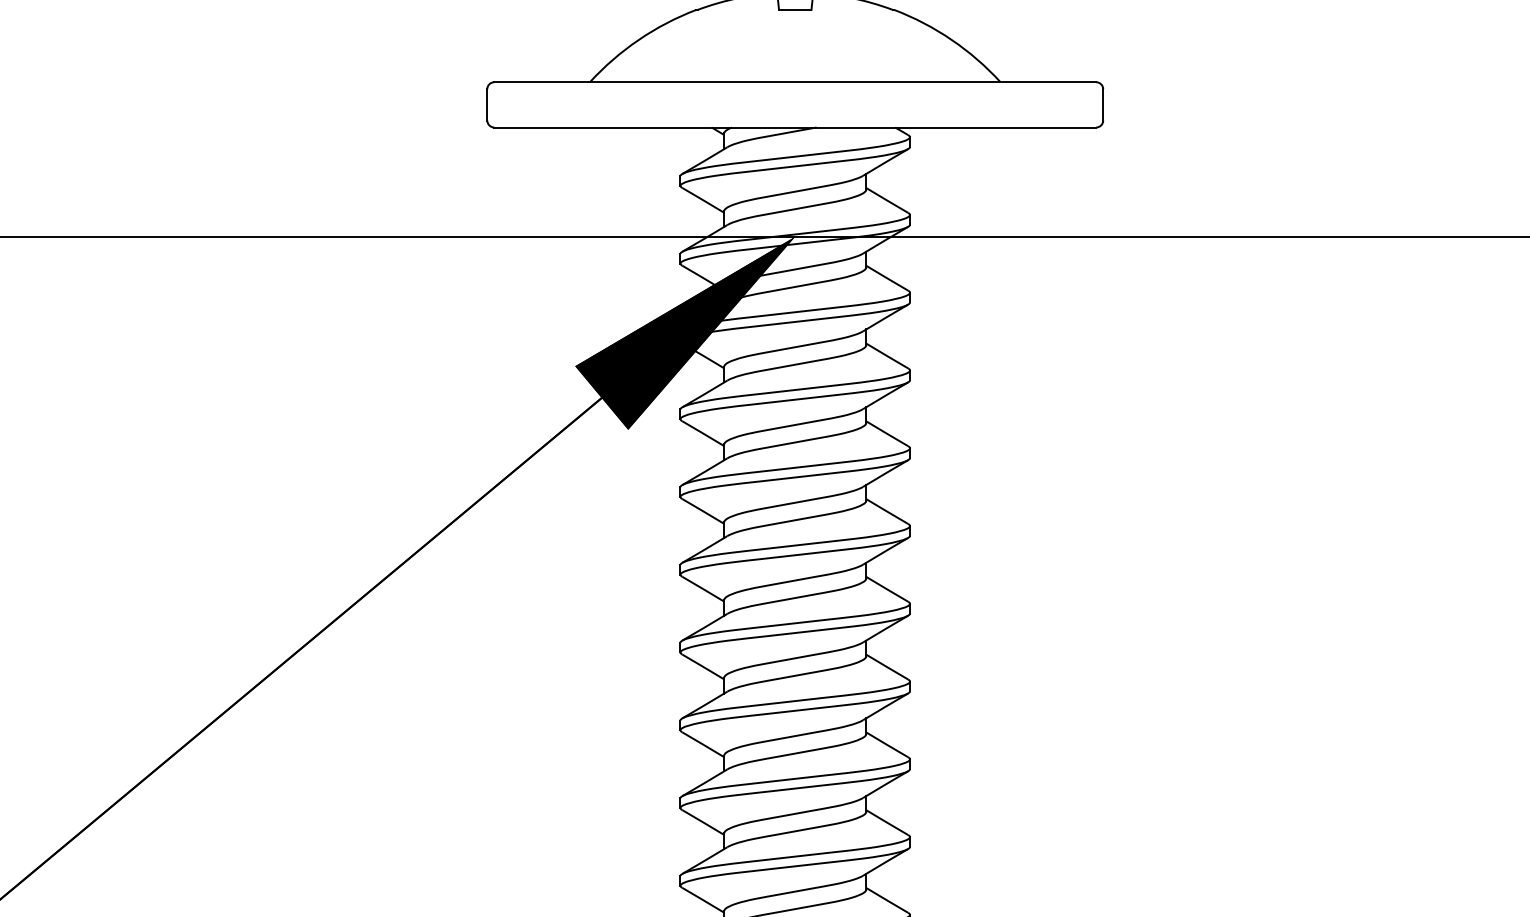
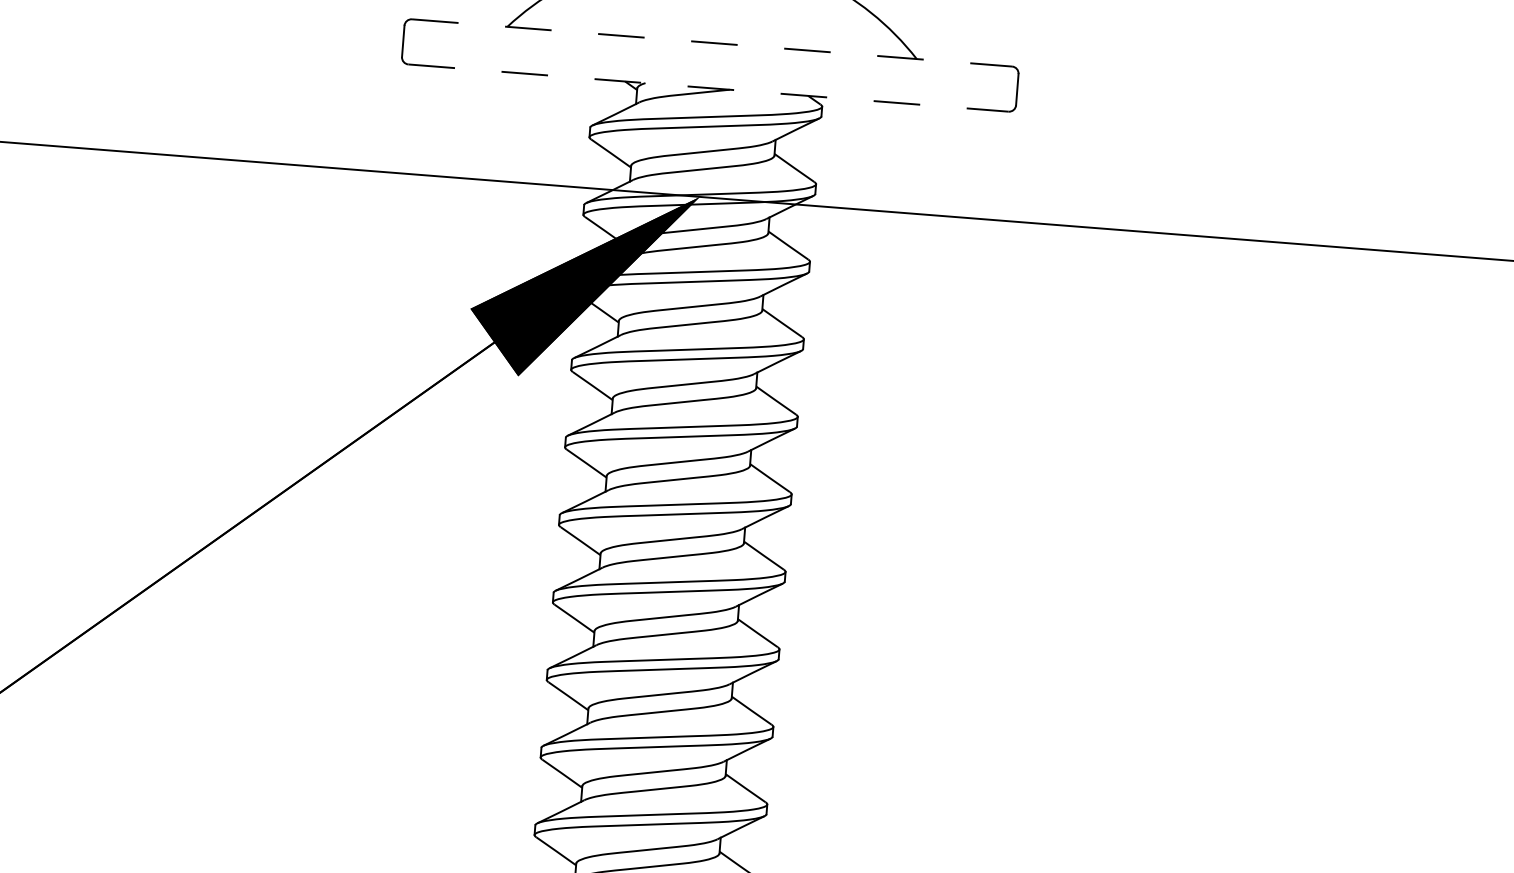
line: (795, 82) -> (712, 43), solid -> dashed
line: (795, 127) -> (708, 88), solid -> dashed

